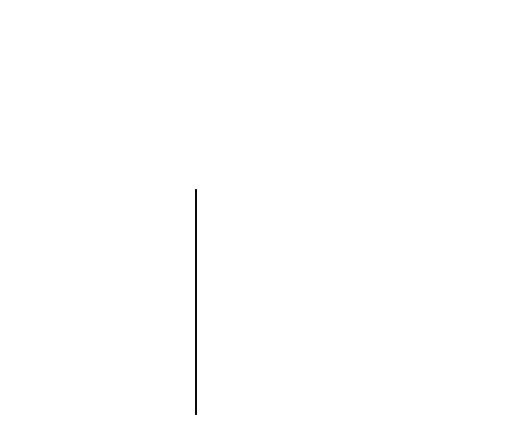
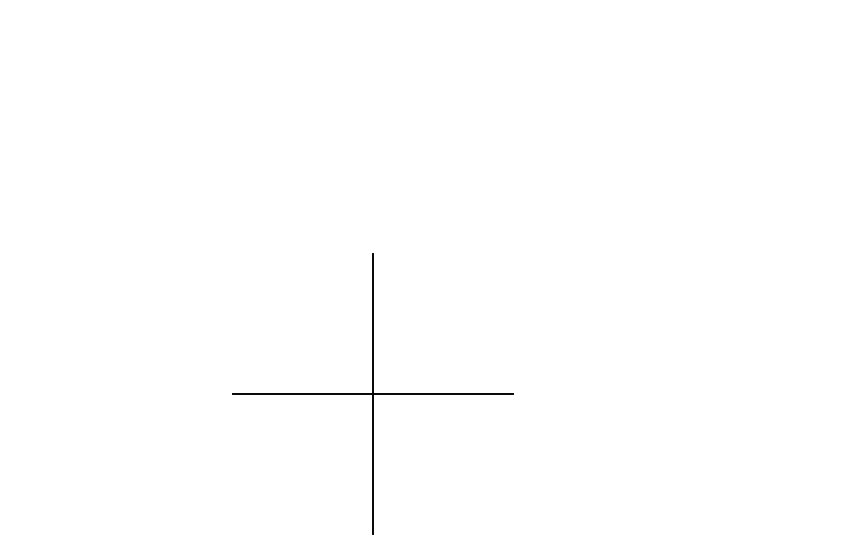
line: (195, 302) -> (372, 393), added

